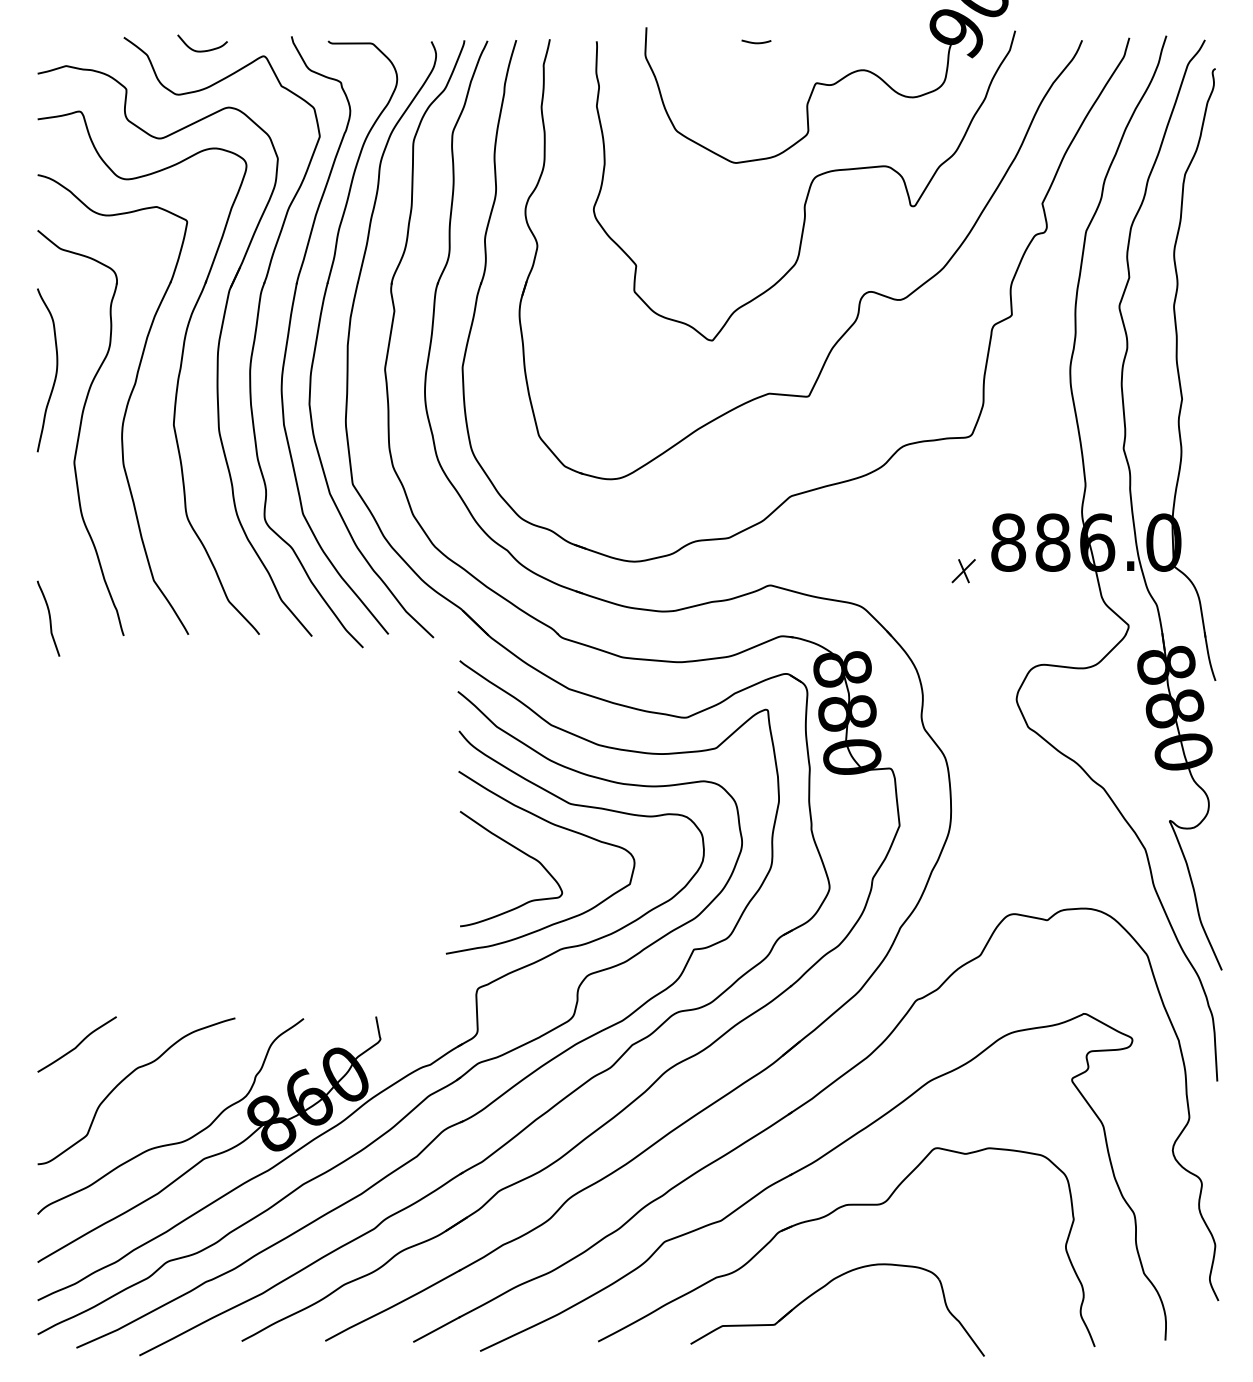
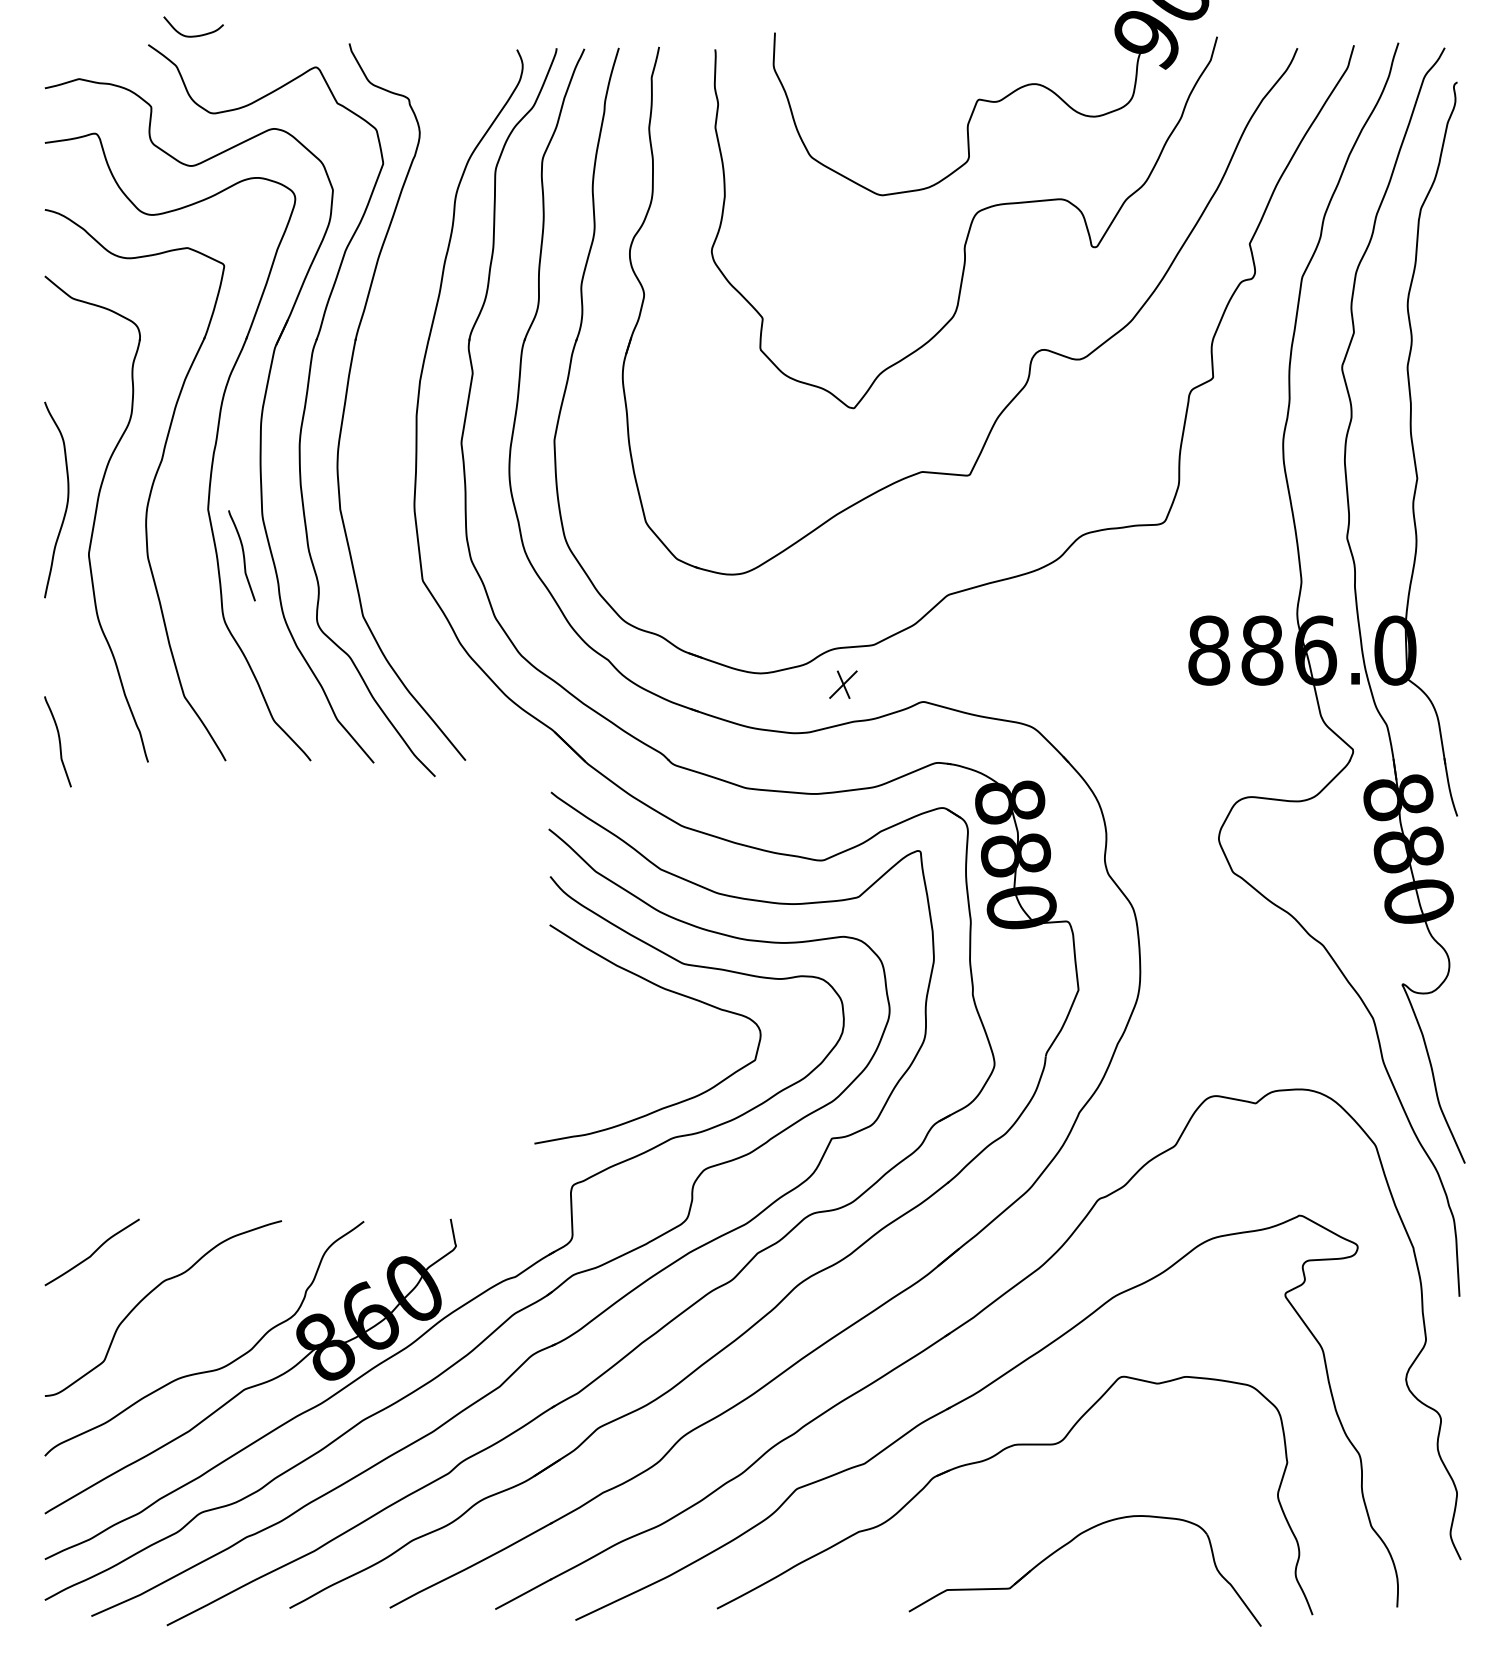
curve: (756, 42) -> (906, 50), removed
curve: (202, 50) -> (193, 35), moved
part: (319, 330) -> (382, 396), removed
curve: (55, 371) -> (66, 501), moved
curve: (202, 462) -> (242, 554), added
part: (963, 570) -> (843, 684), moved
curve: (521, 852) -> (625, 1022), removed
part: (822, 1288) -> (1066, 1545), moved

